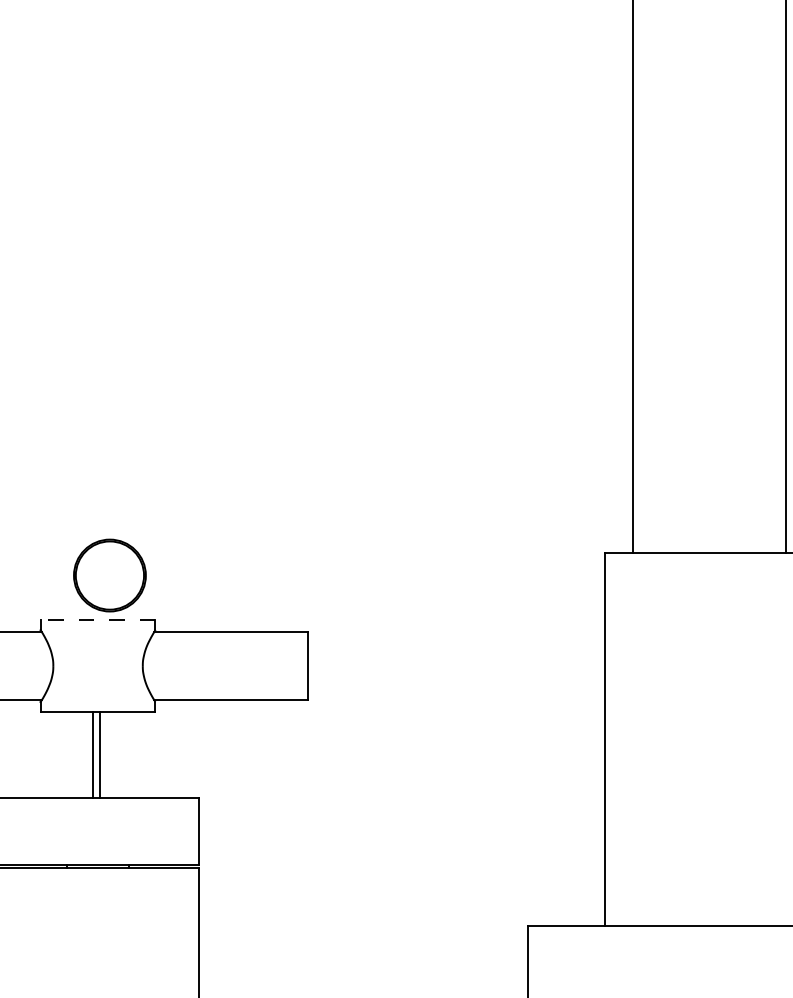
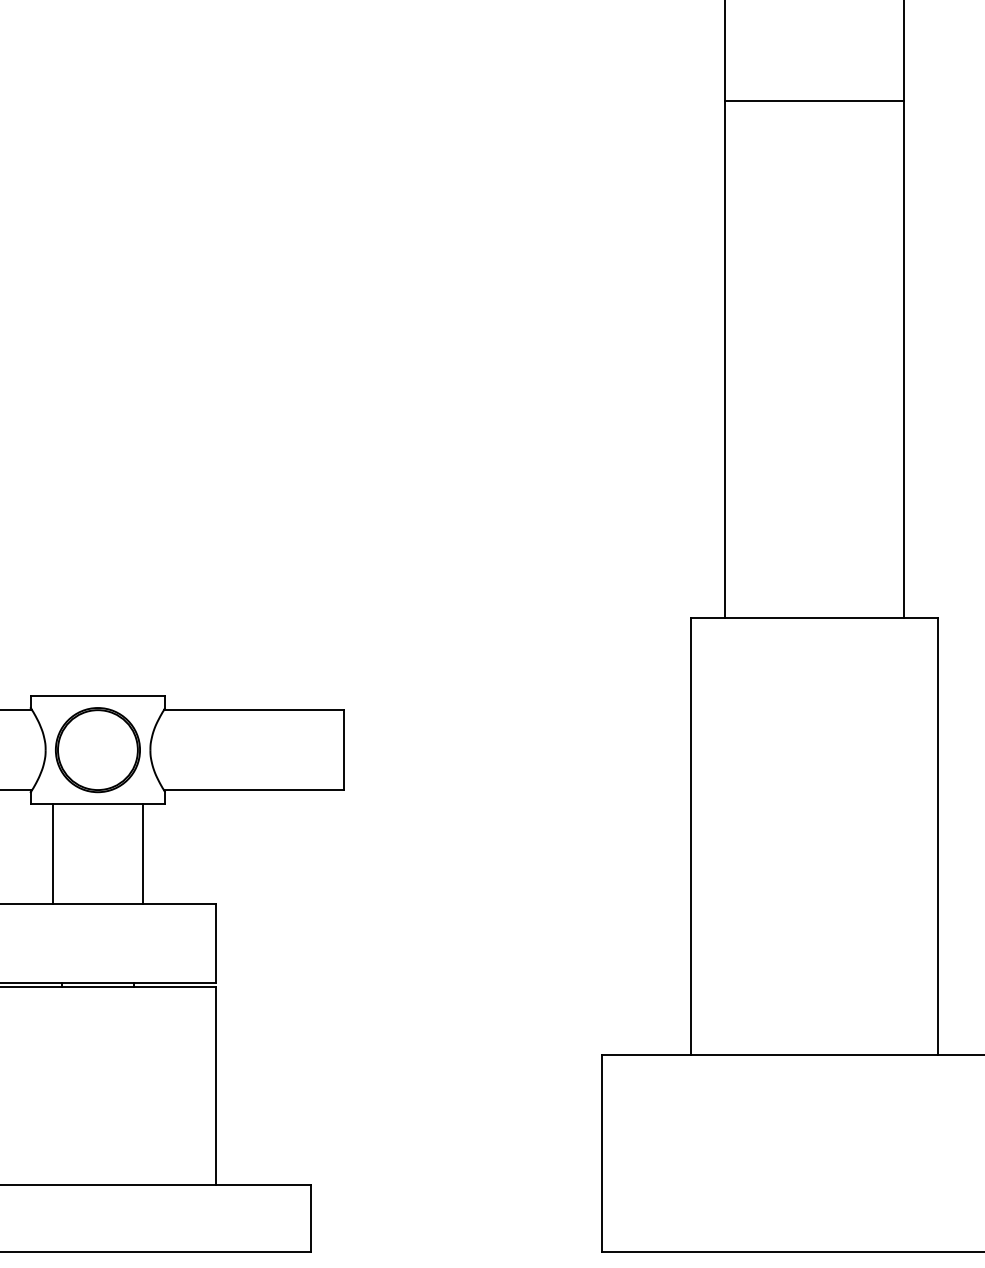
line: (709, 111) -> (814, 100), added
part: (109, 575) -> (97, 750), moved
line: (97, 620) -> (97, 696), dashed -> solid
line: (93, 754) -> (53, 853), moved
line: (100, 754) -> (142, 853), moved

